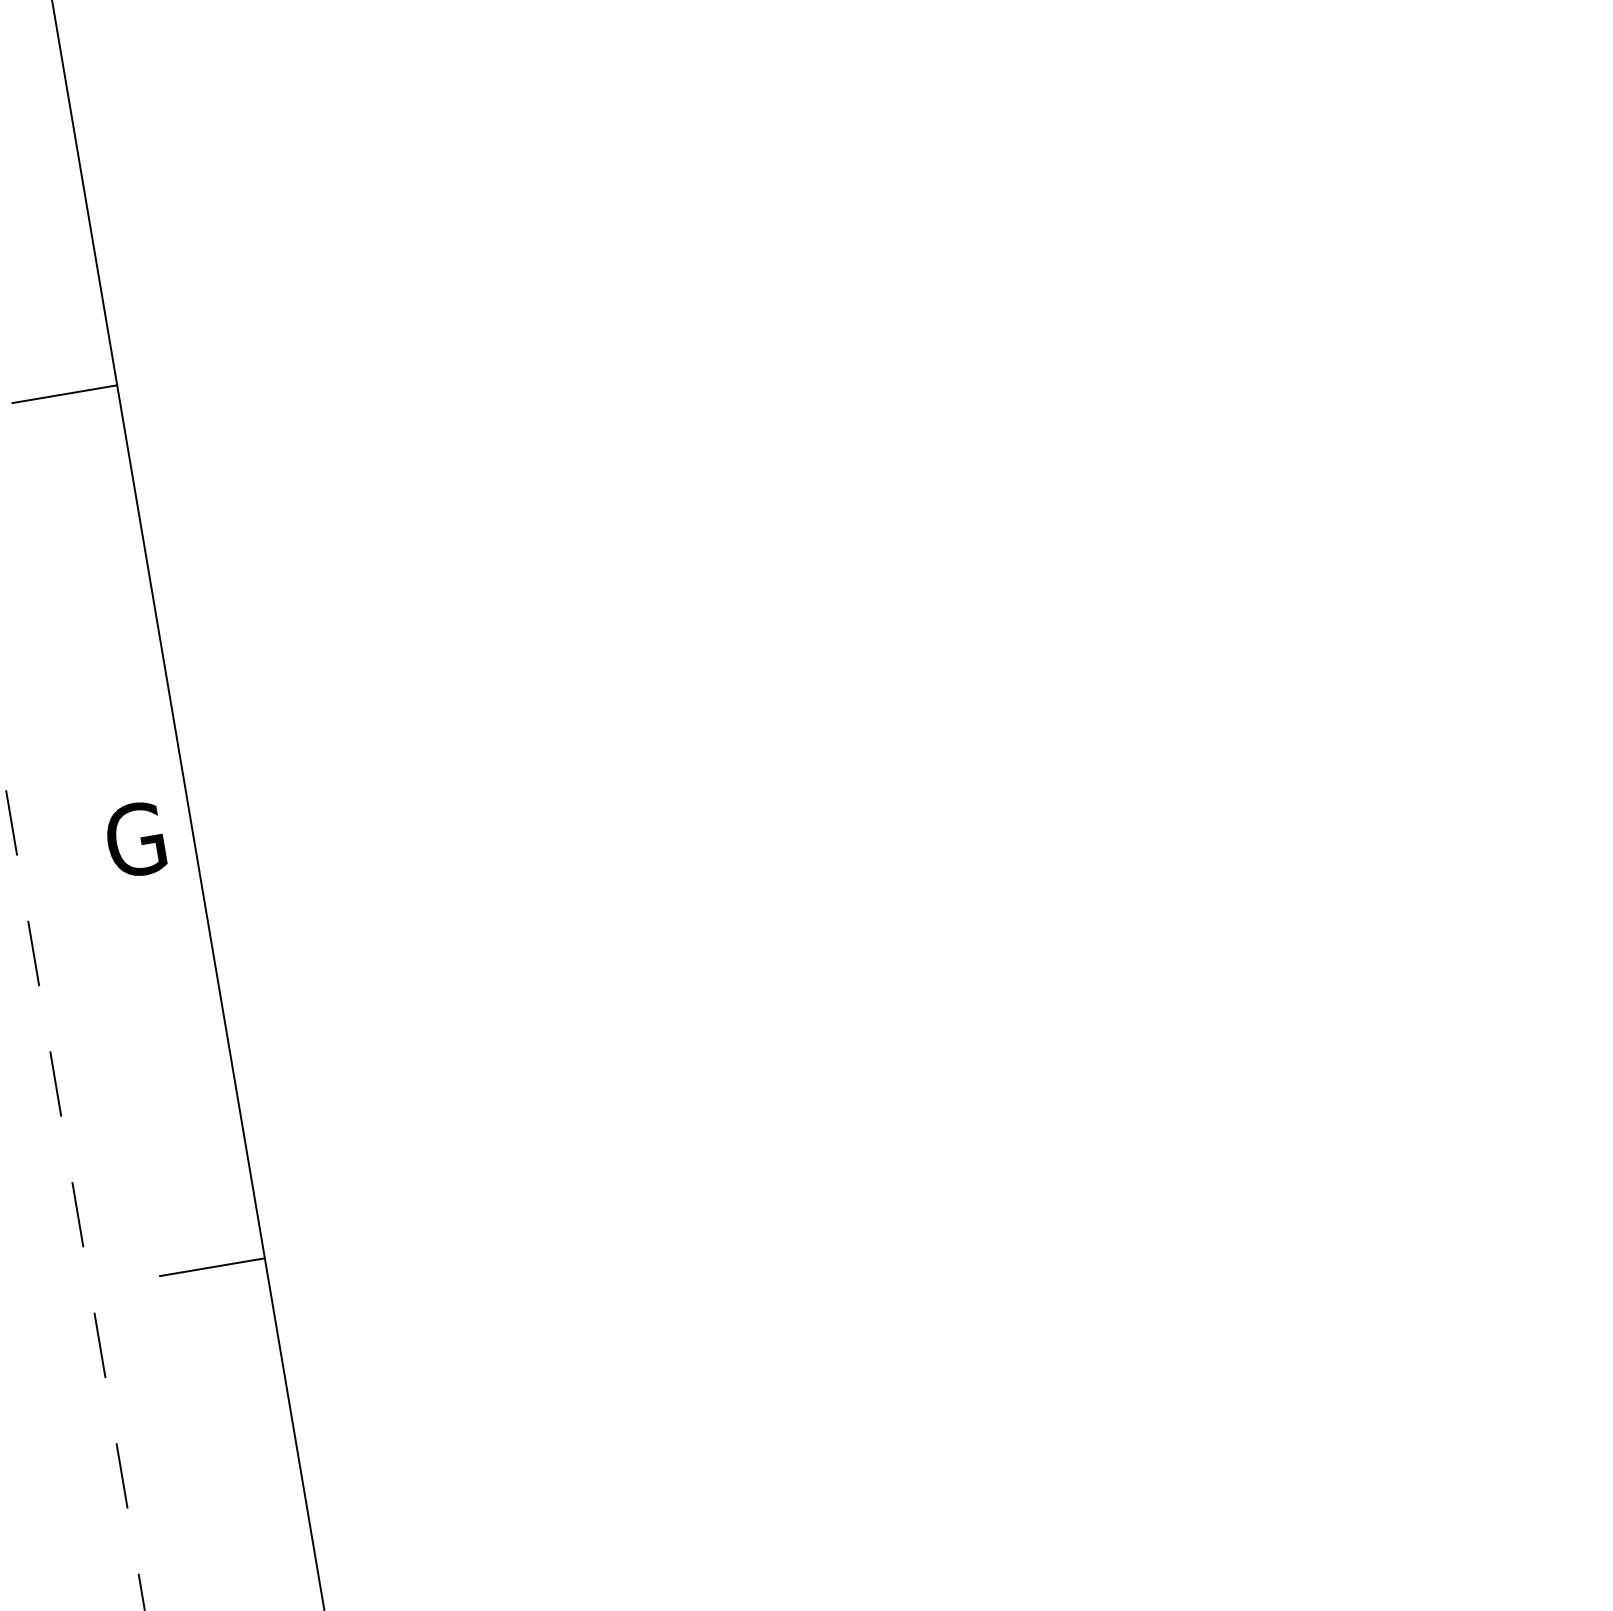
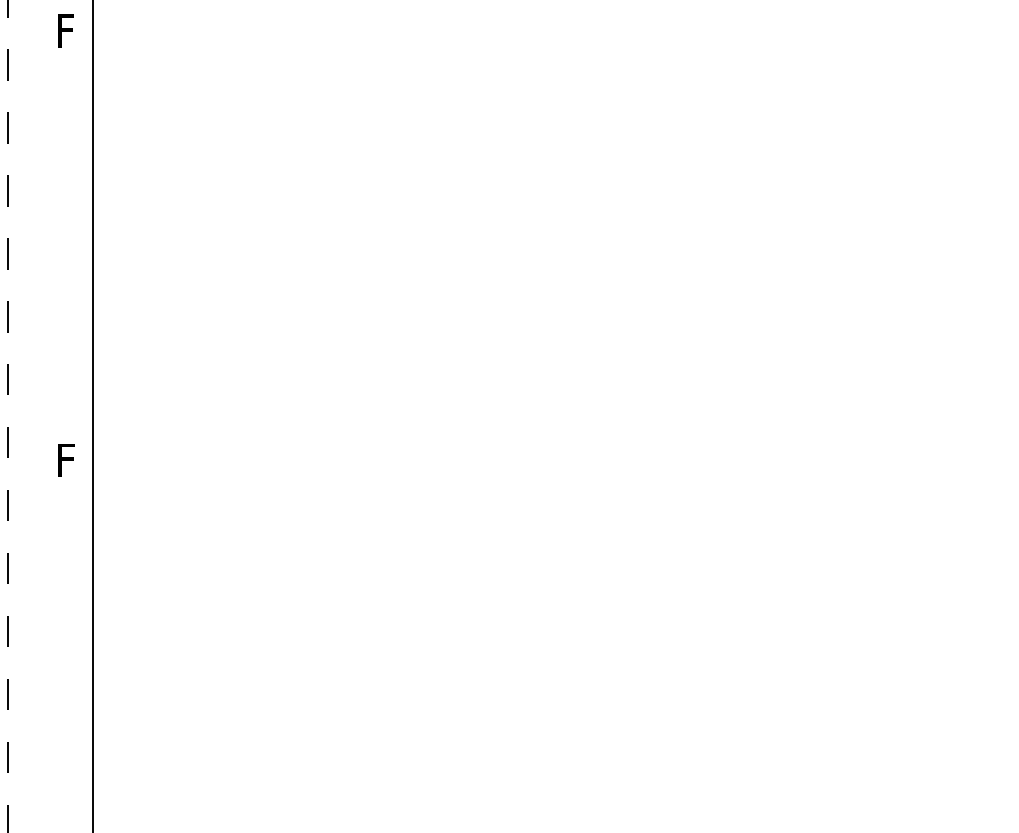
line: (65, 395) -> (67, 246), removed
text: (134, 840) -> (64, 460), G -> F
line: (212, 1266) -> (67, 666), removed

